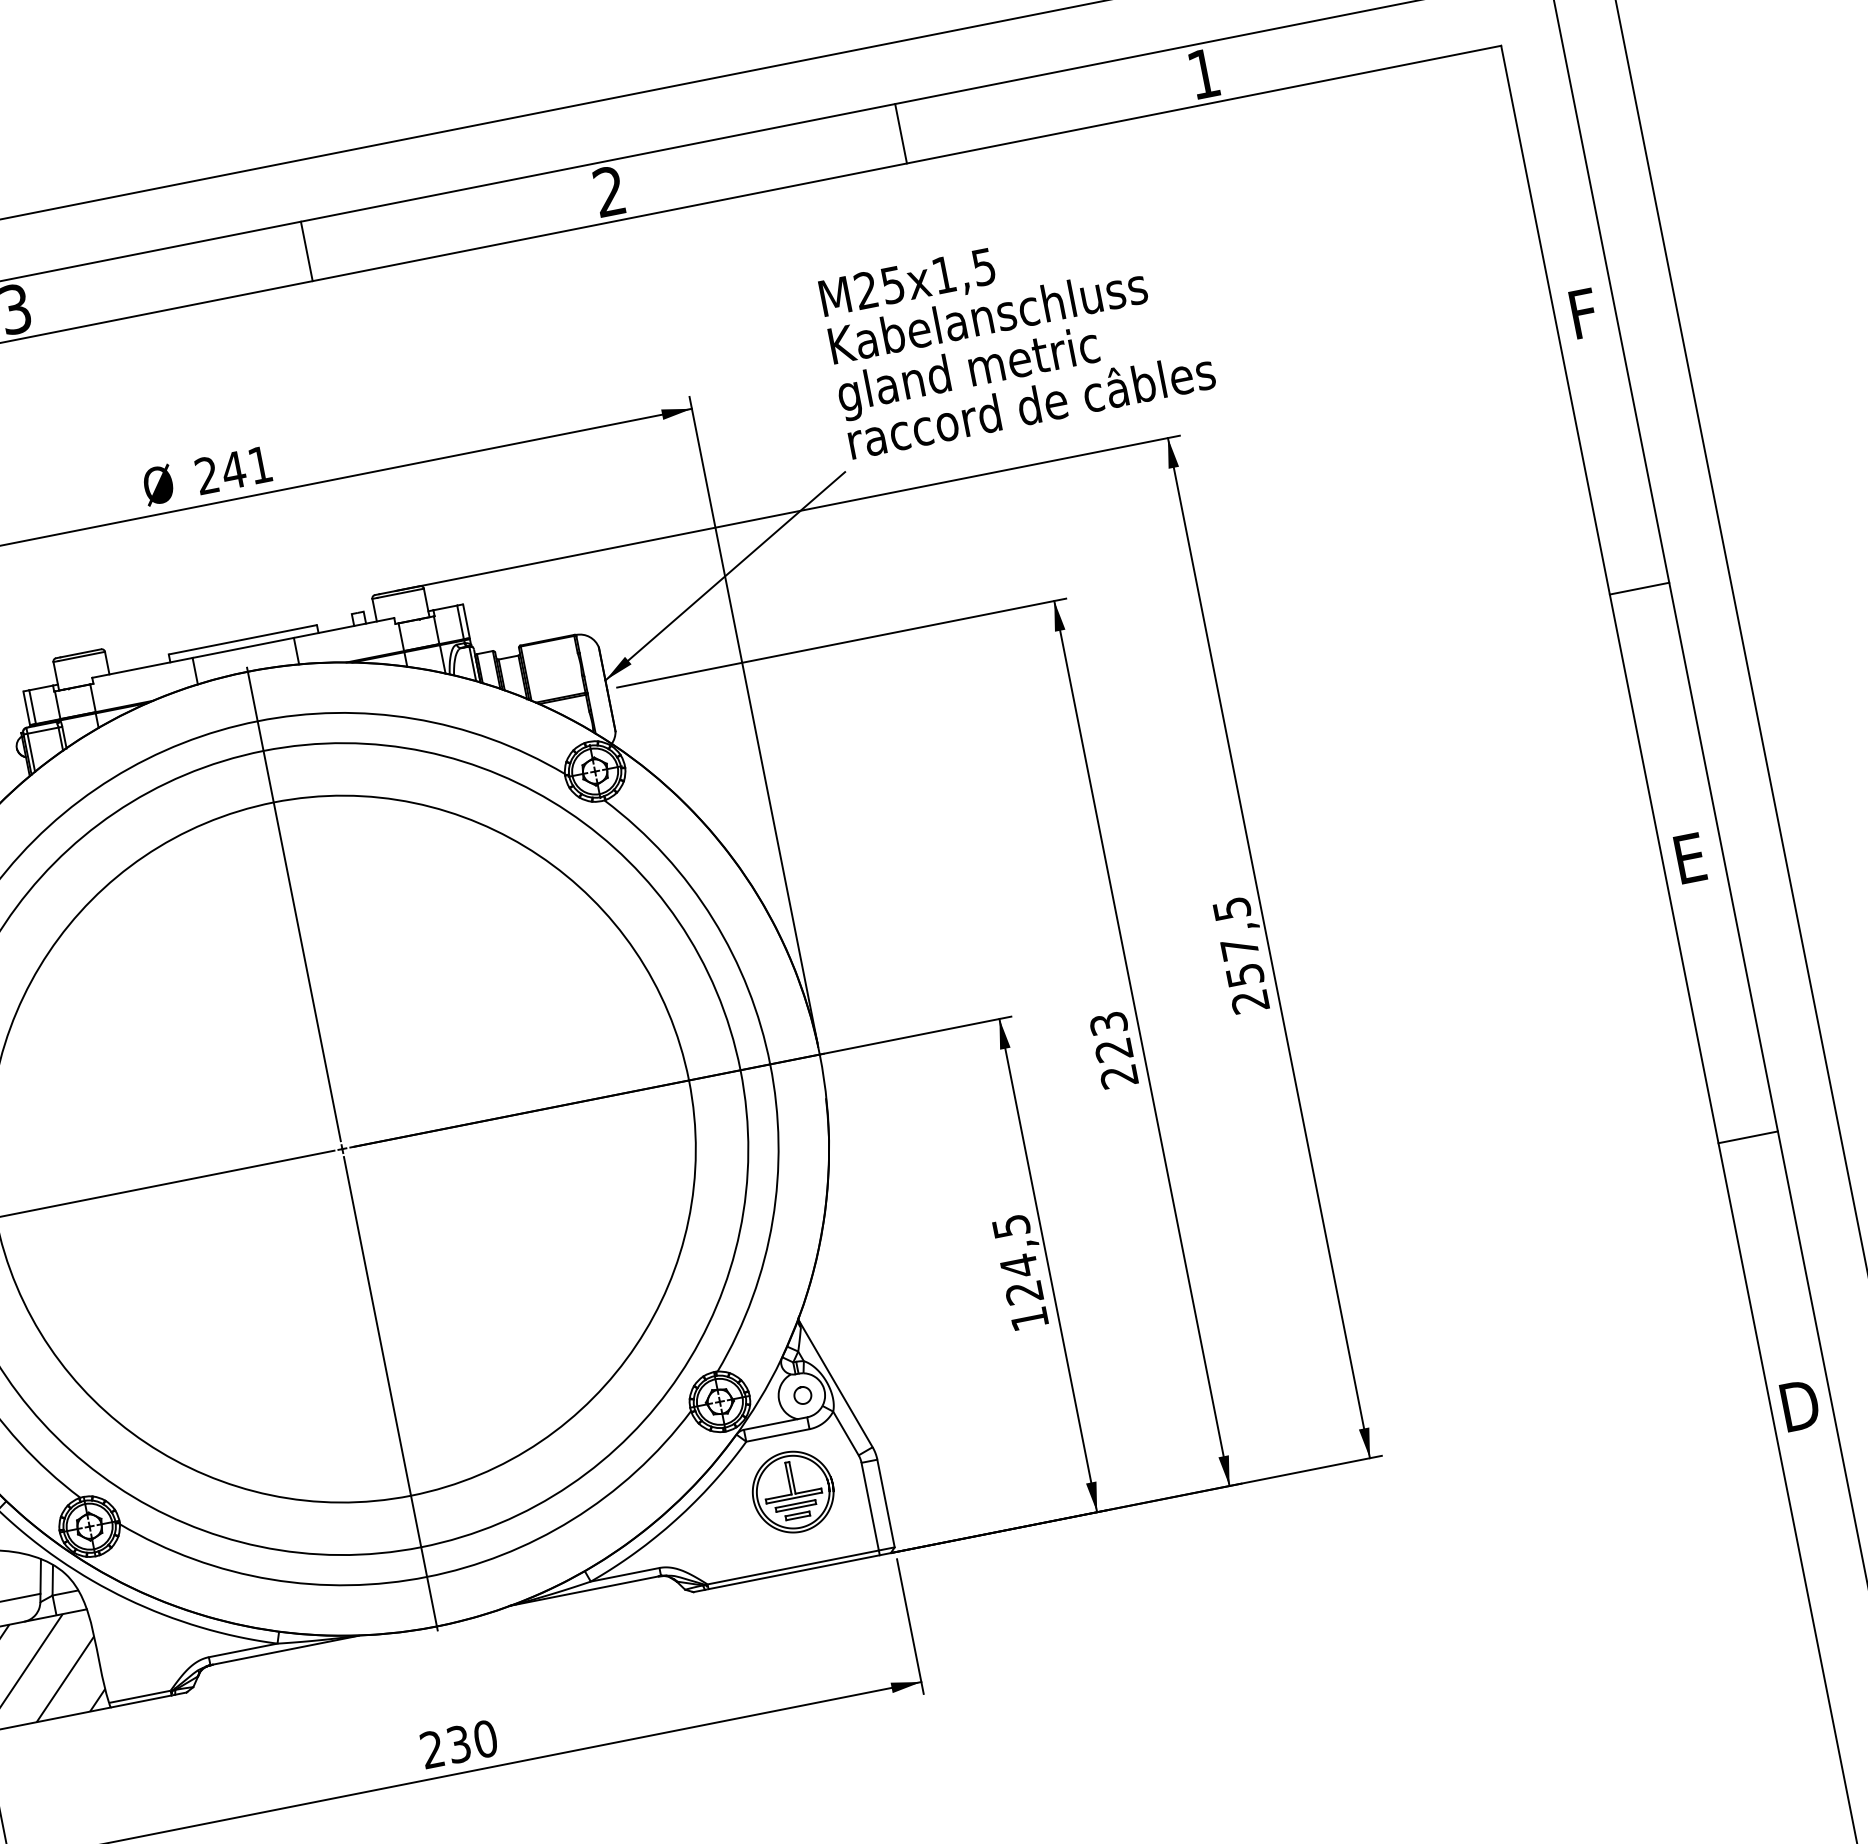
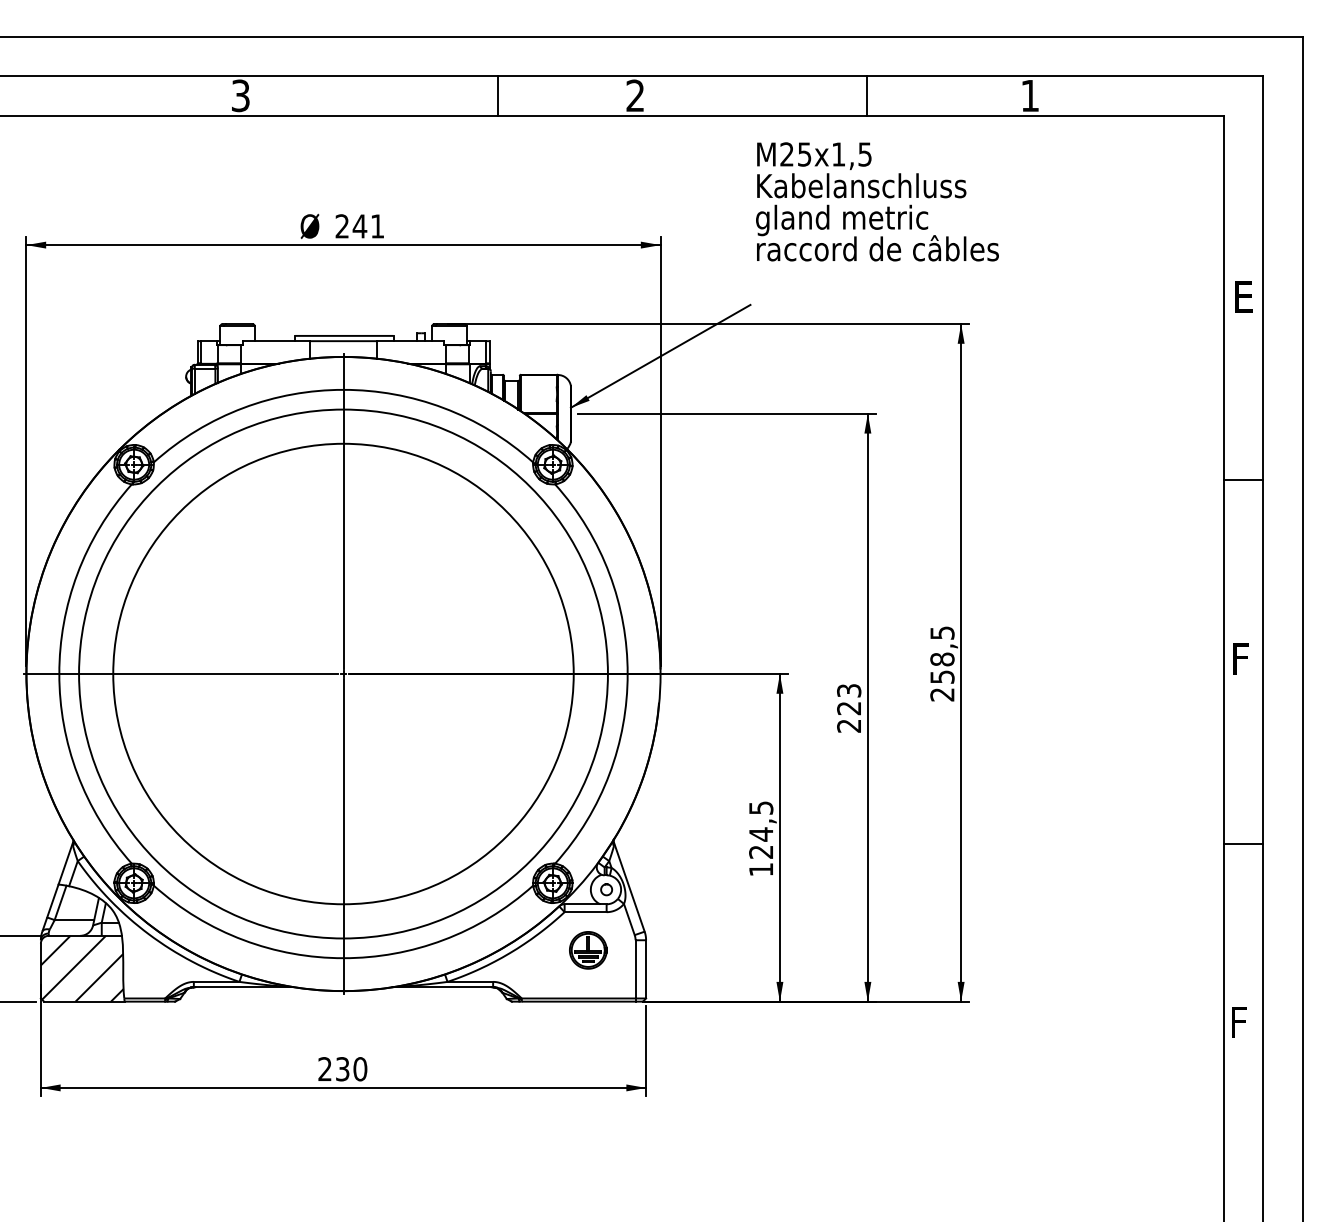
line: (901, 133) -> (867, 95), moved
line: (306, 250) -> (498, 95), moved
text: (1587, 311) -> (1245, 296), F -> E
text: (1016, 334) -> (877, 201), moved
text: (1692, 857) -> (1243, 658), E -> F
text: (1239, 948) -> (942, 659), 257,5 -> 258,5
text: (1799, 1405) -> (1242, 1022), D -> F
part: (793, 1492) -> (588, 950), size x0.7

